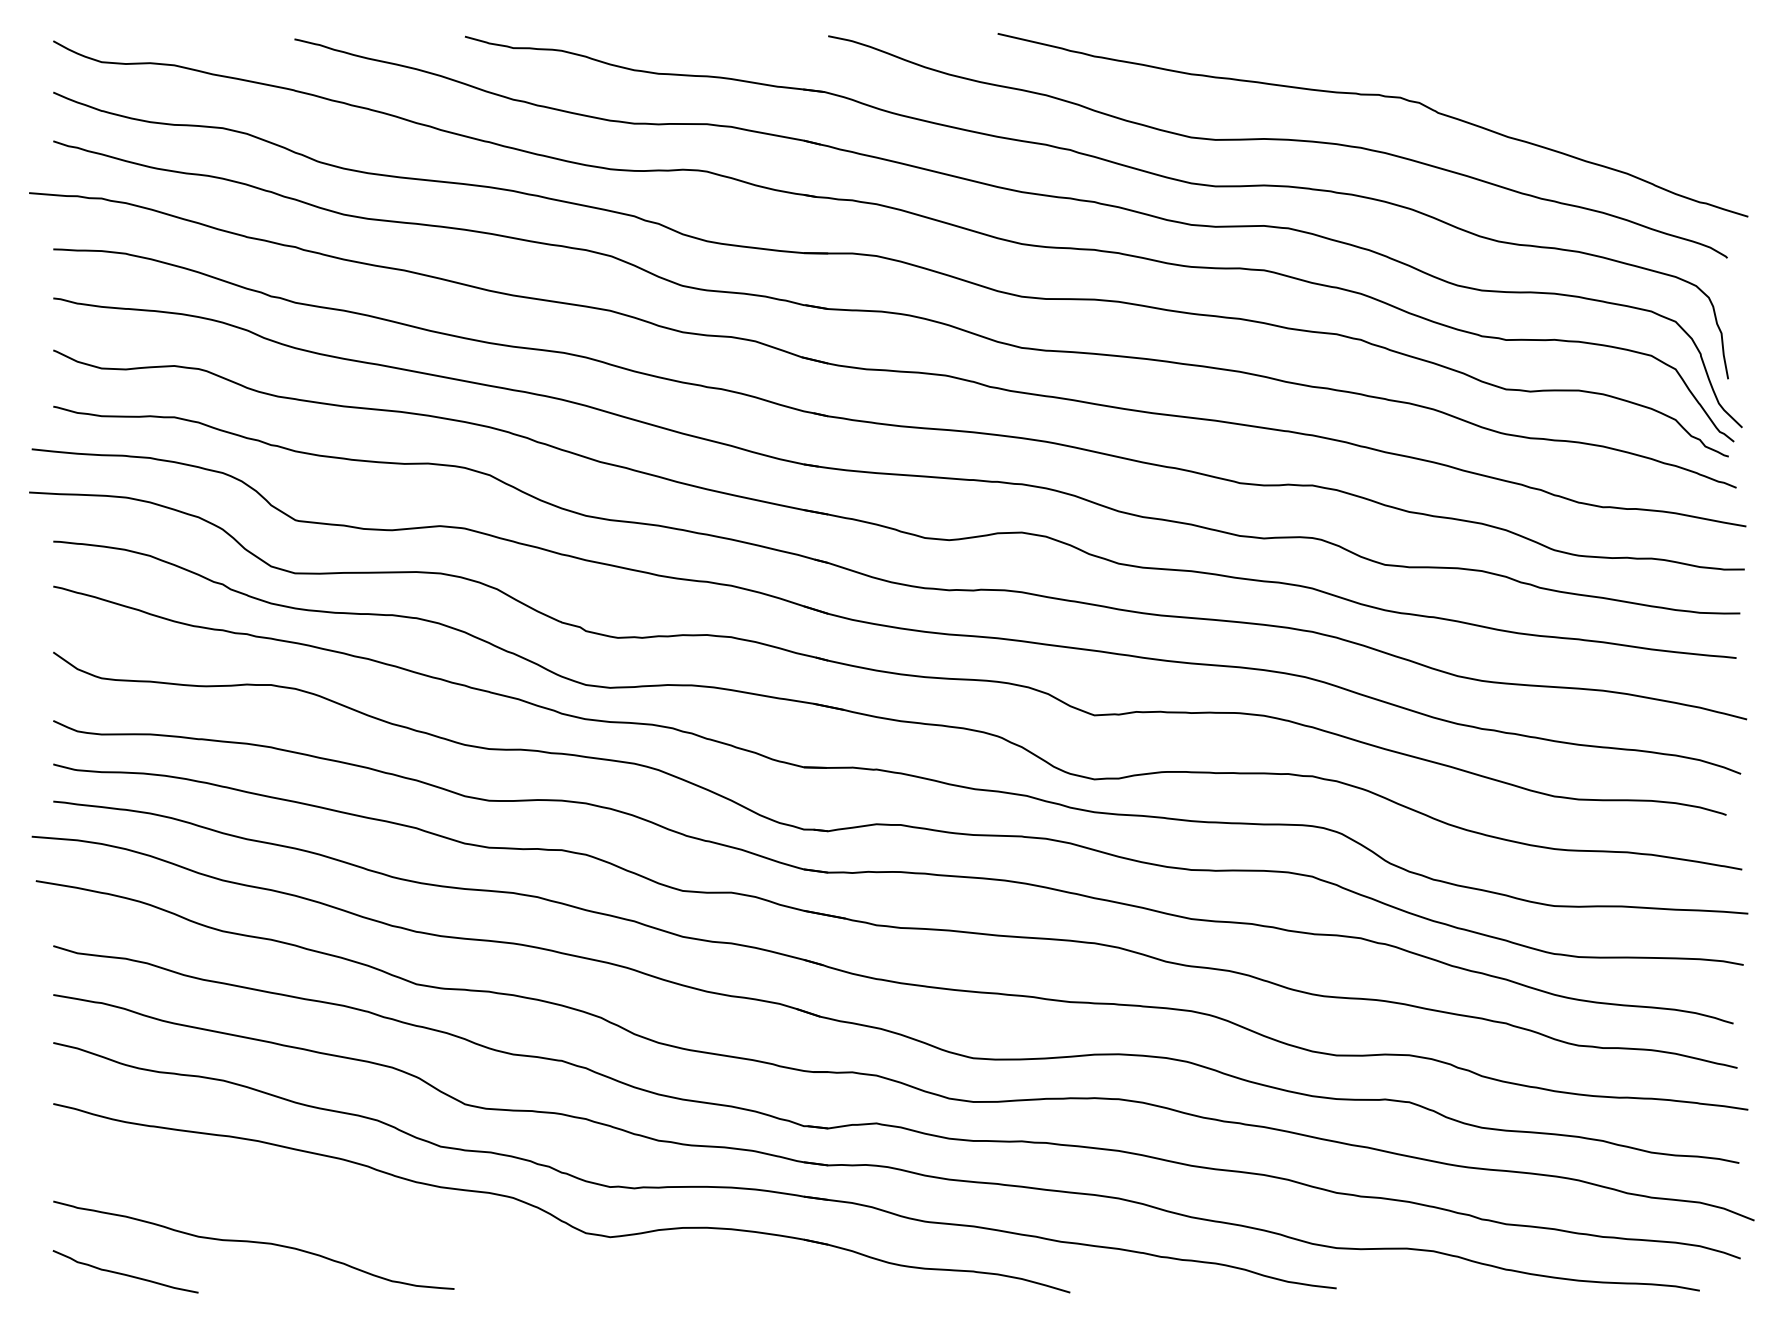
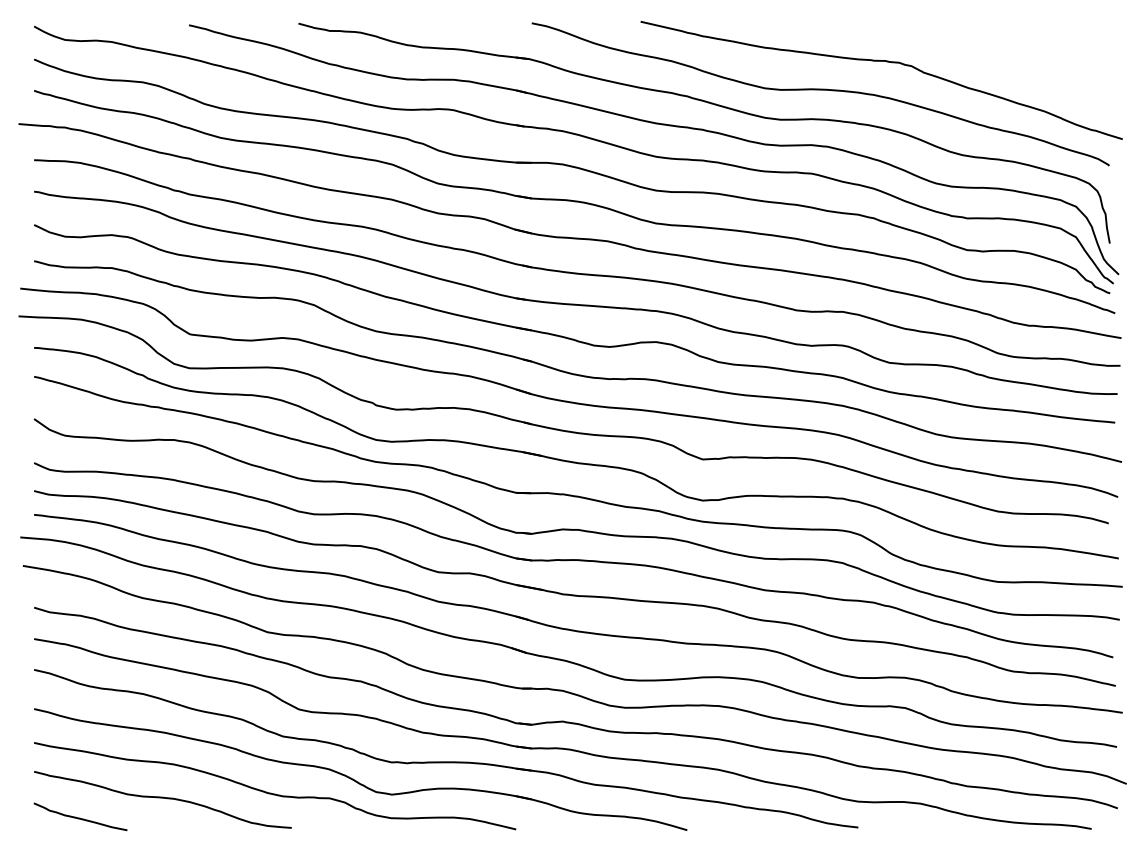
curve: (429, 1235) -> (275, 793), added

